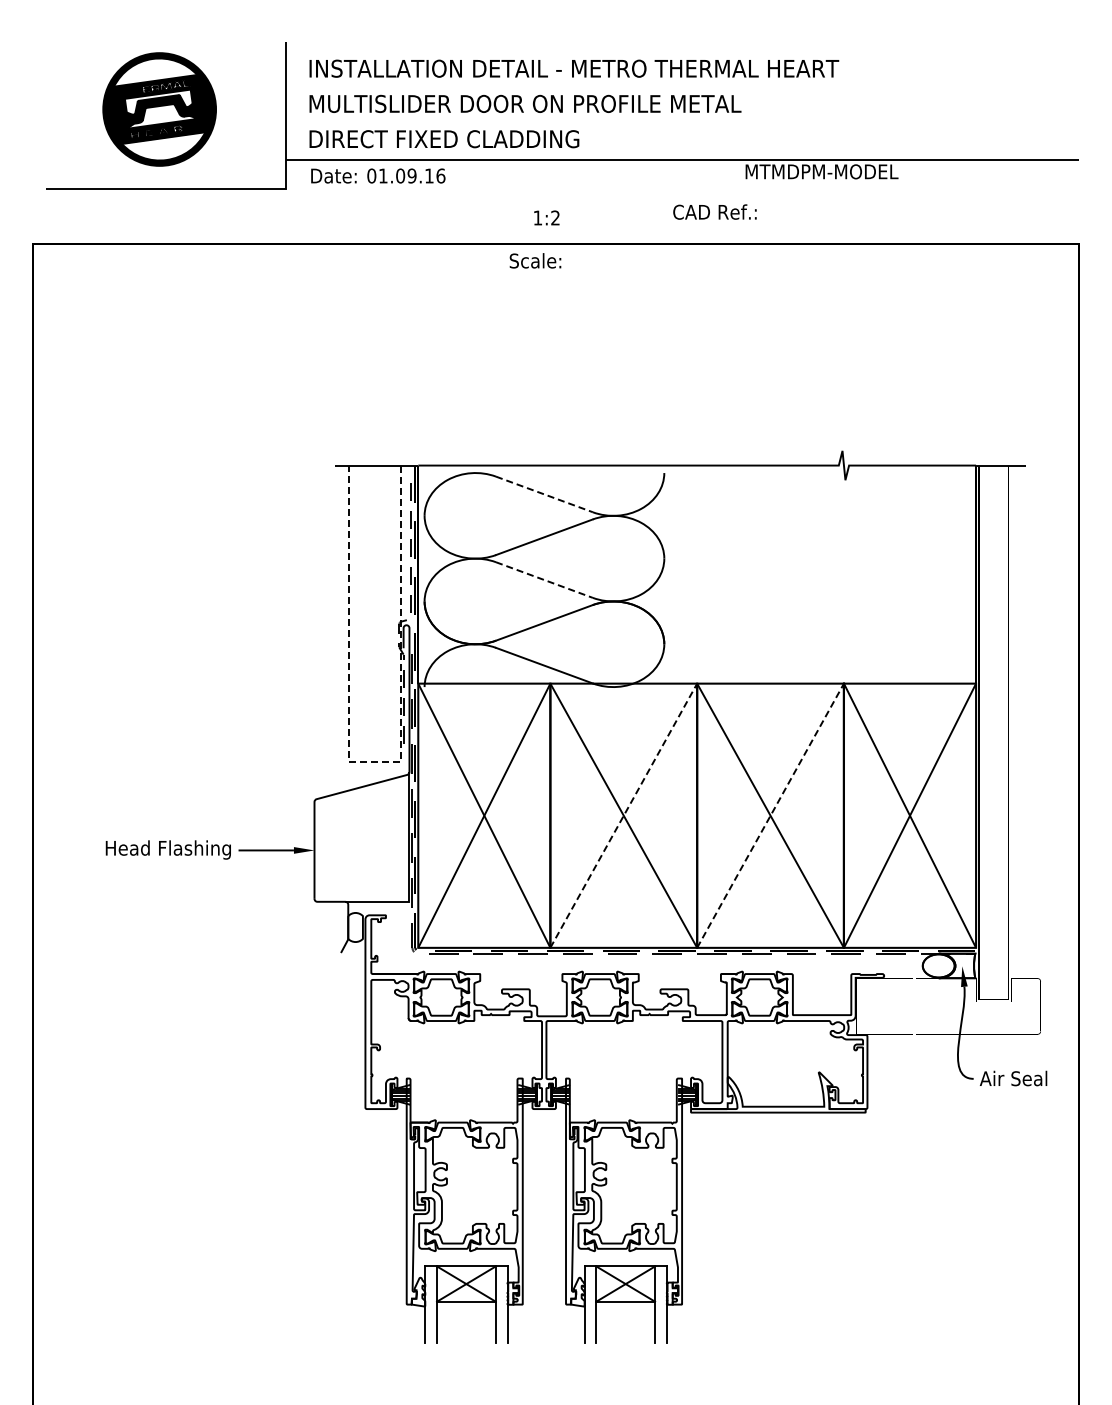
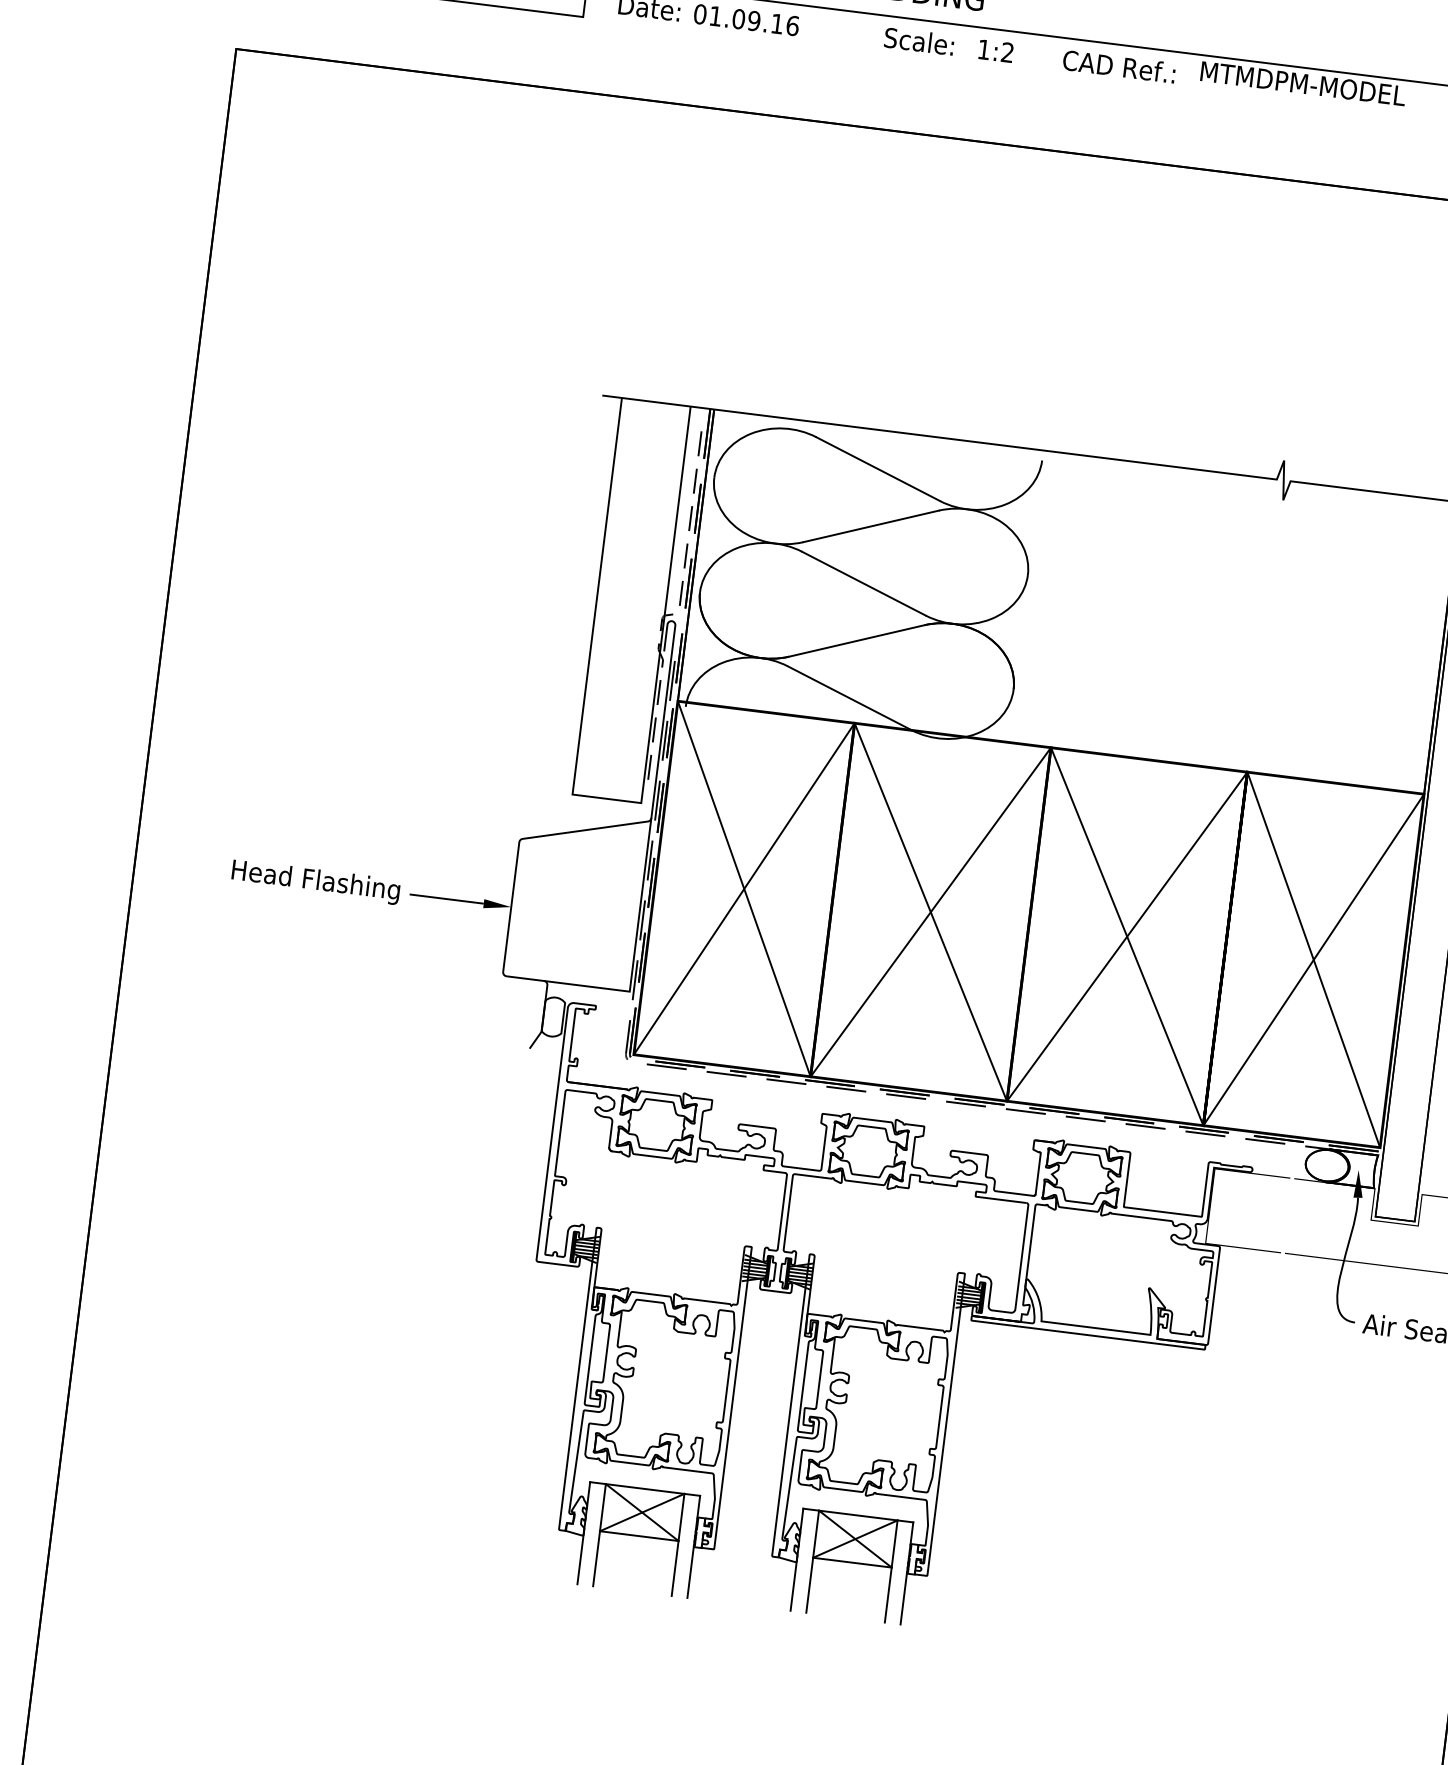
text: (714, 211) -> (1118, 65), moved
text: (546, 217) -> (995, 50), moved
text: (535, 260) -> (919, 40), moved
line: (544, 494) -> (878, 469), dashed -> solid
line: (544, 580) -> (863, 584), dashed -> solid
line: (374, 761) -> (606, 798), dashed -> solid
line: (624, 815) -> (931, 912), dashed -> solid
line: (770, 815) -> (1127, 936), dashed -> solid

